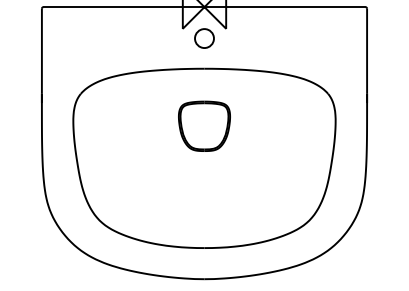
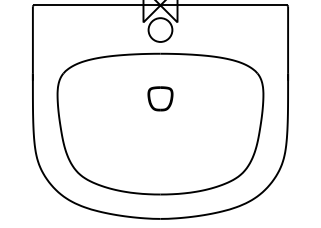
circle: (204, 38) -> (160, 30), size x1.6
part: (204, 125) -> (160, 98), size x0.6

